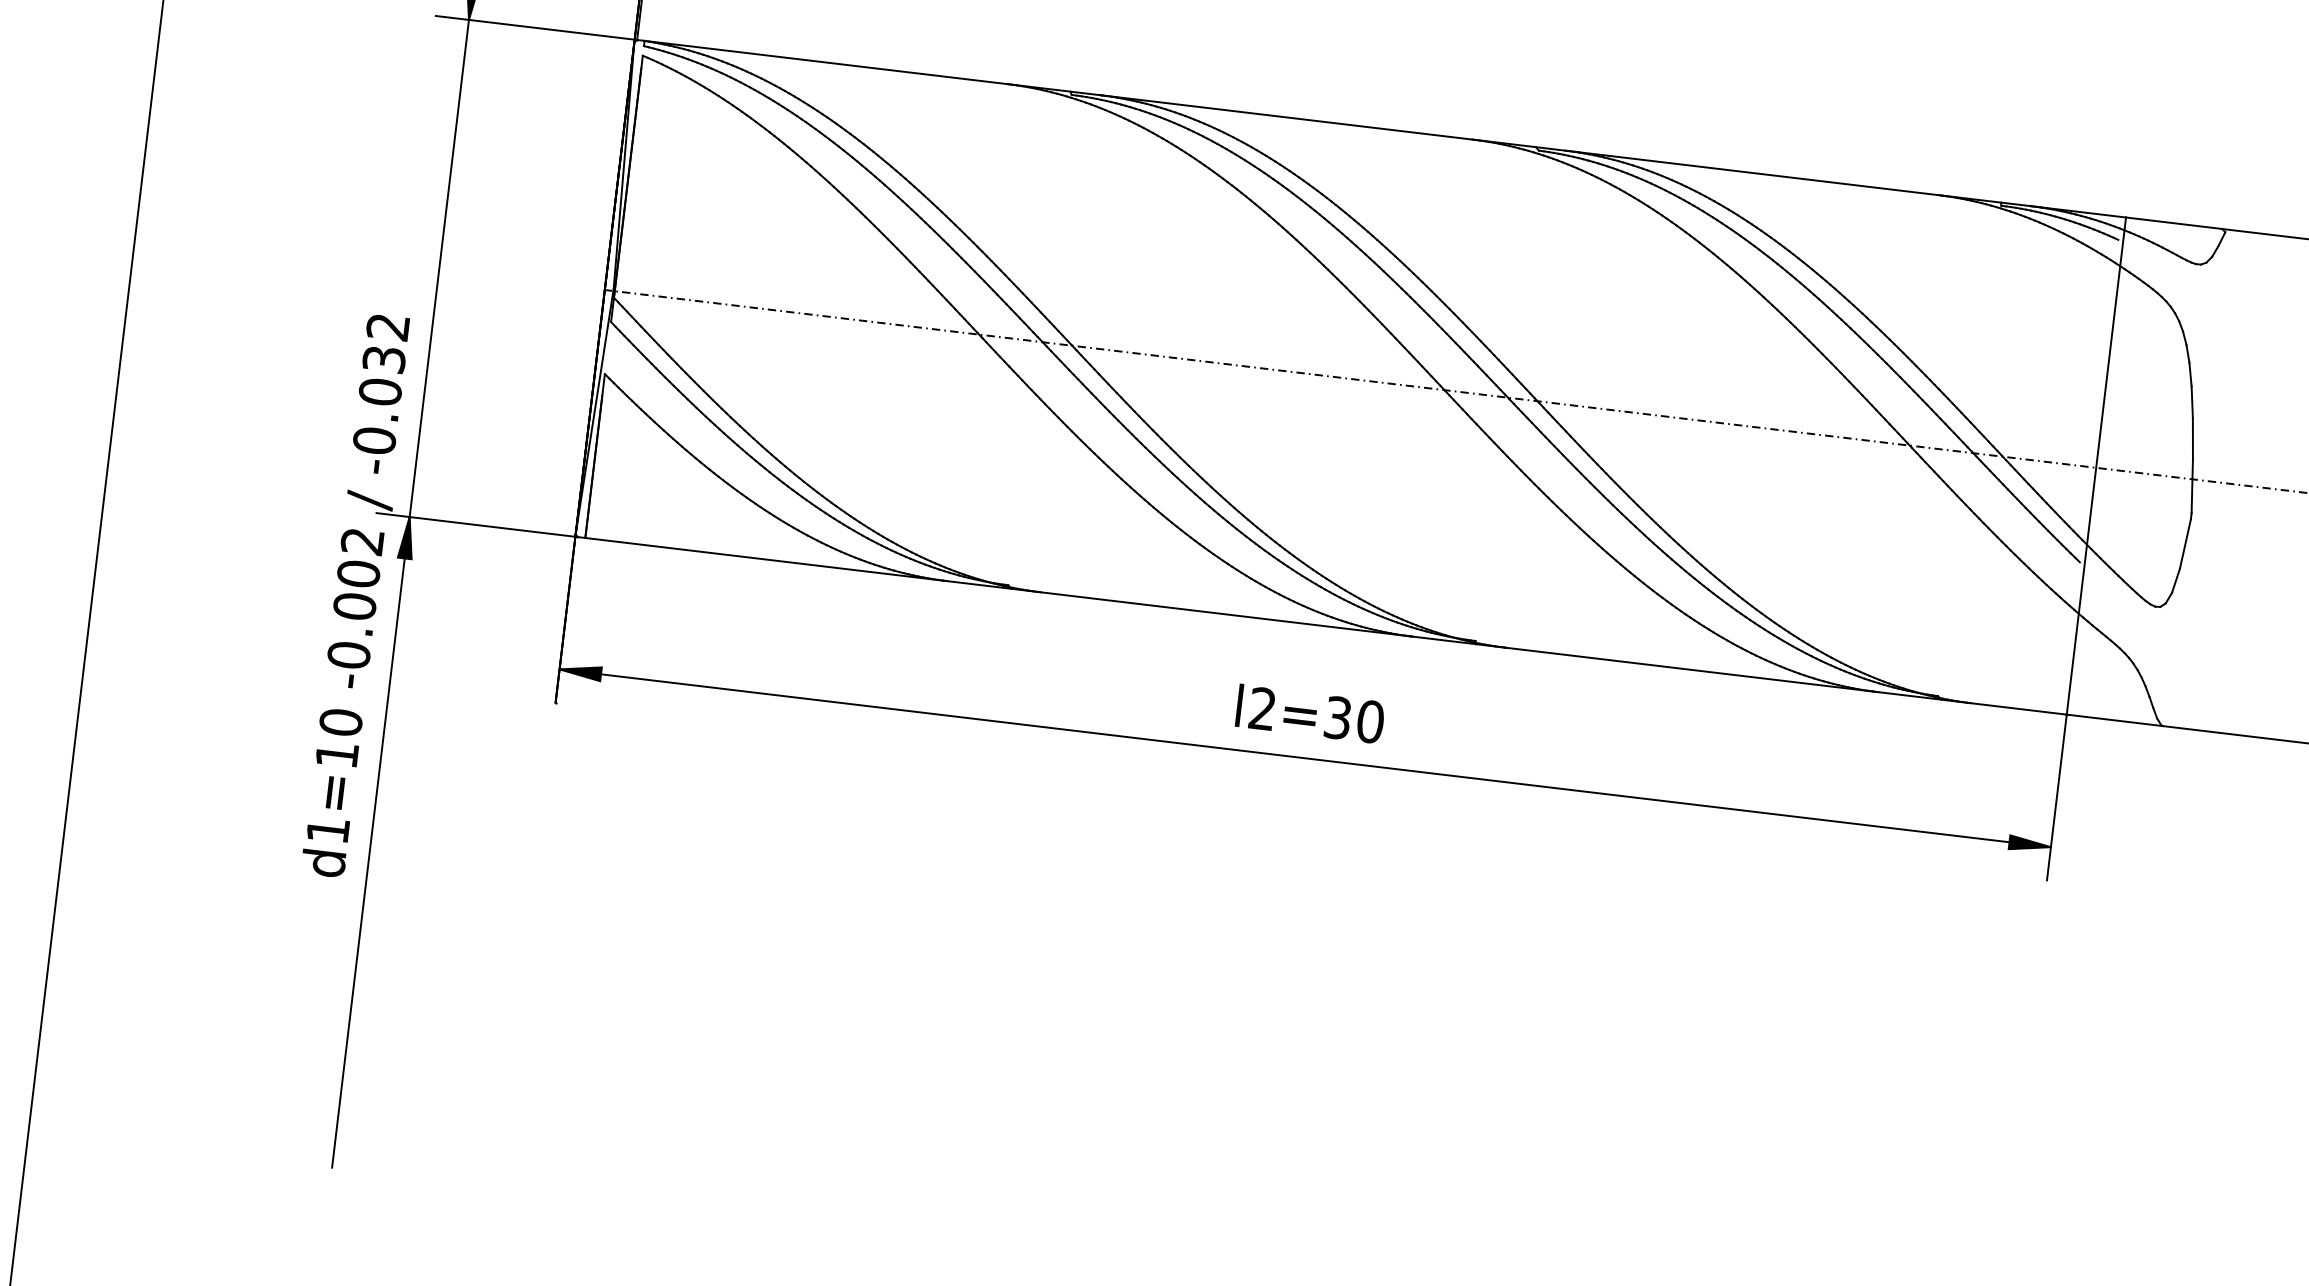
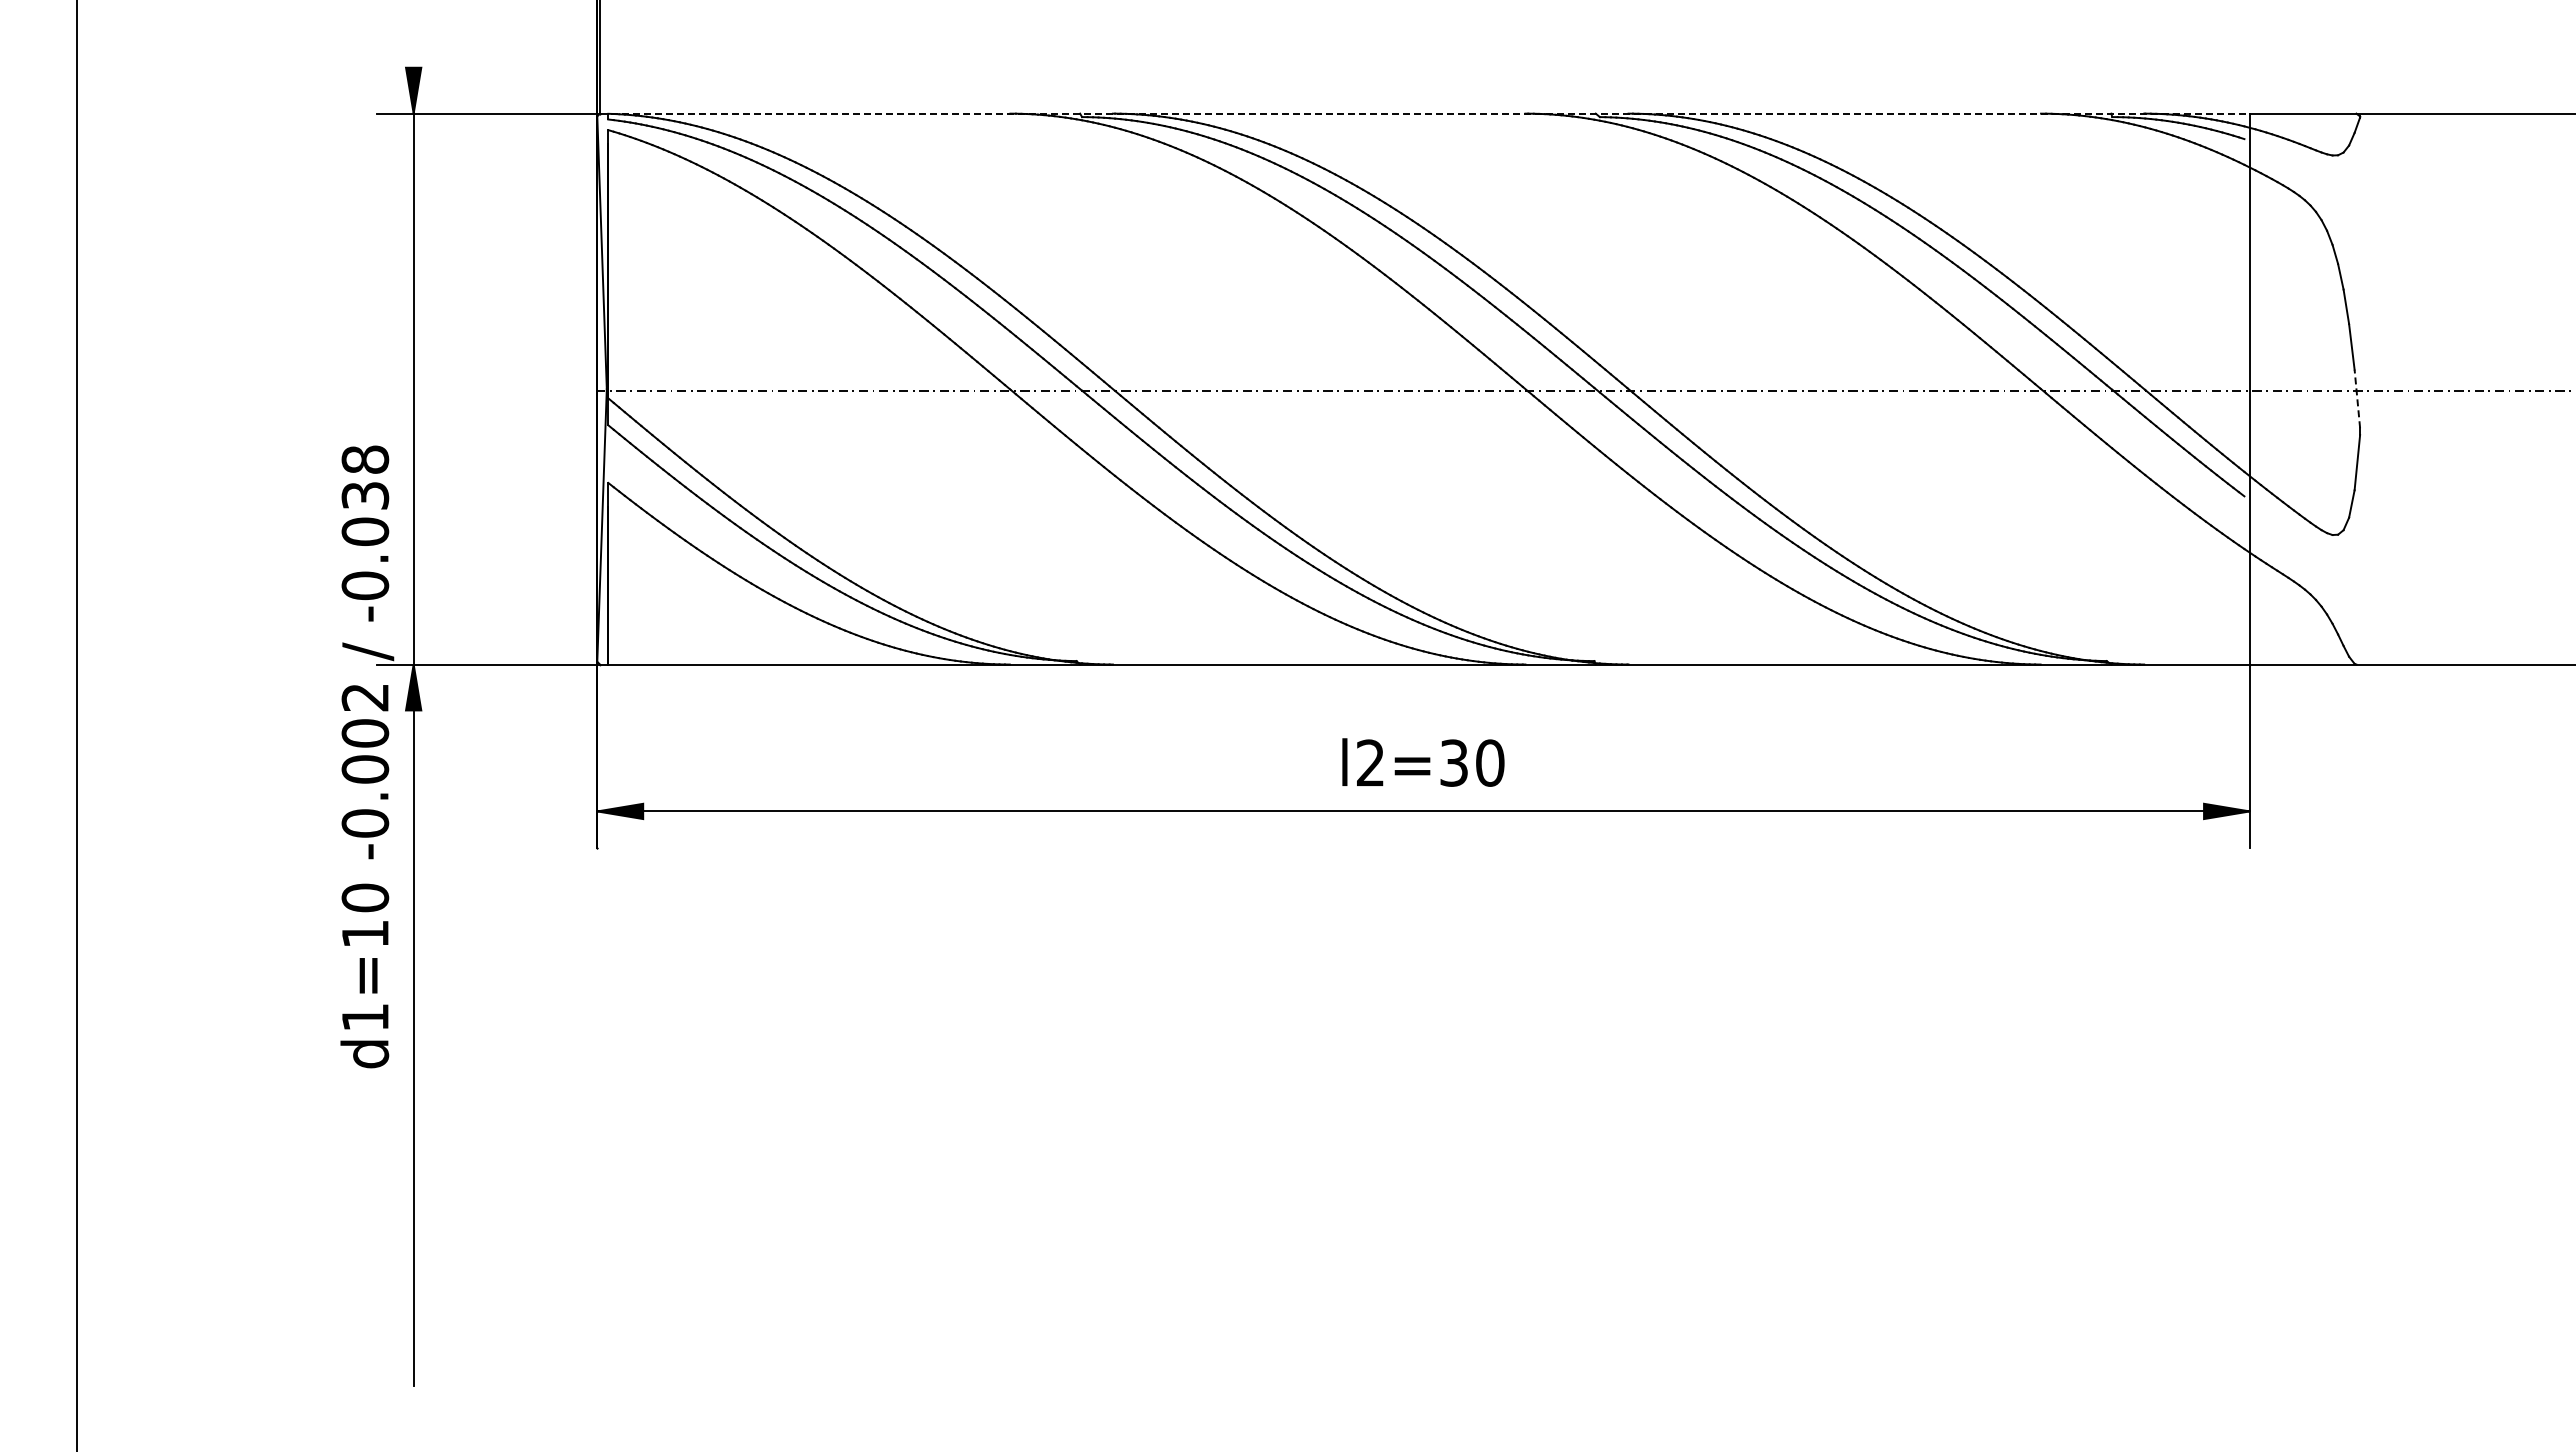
line: (1382, 128) -> (1425, 113), solid -> dashed
text: (388, 326) -> (365, 459), -0.032 -> -0.038
line: (2192, 486) -> (2357, 398), solid -> dashed

